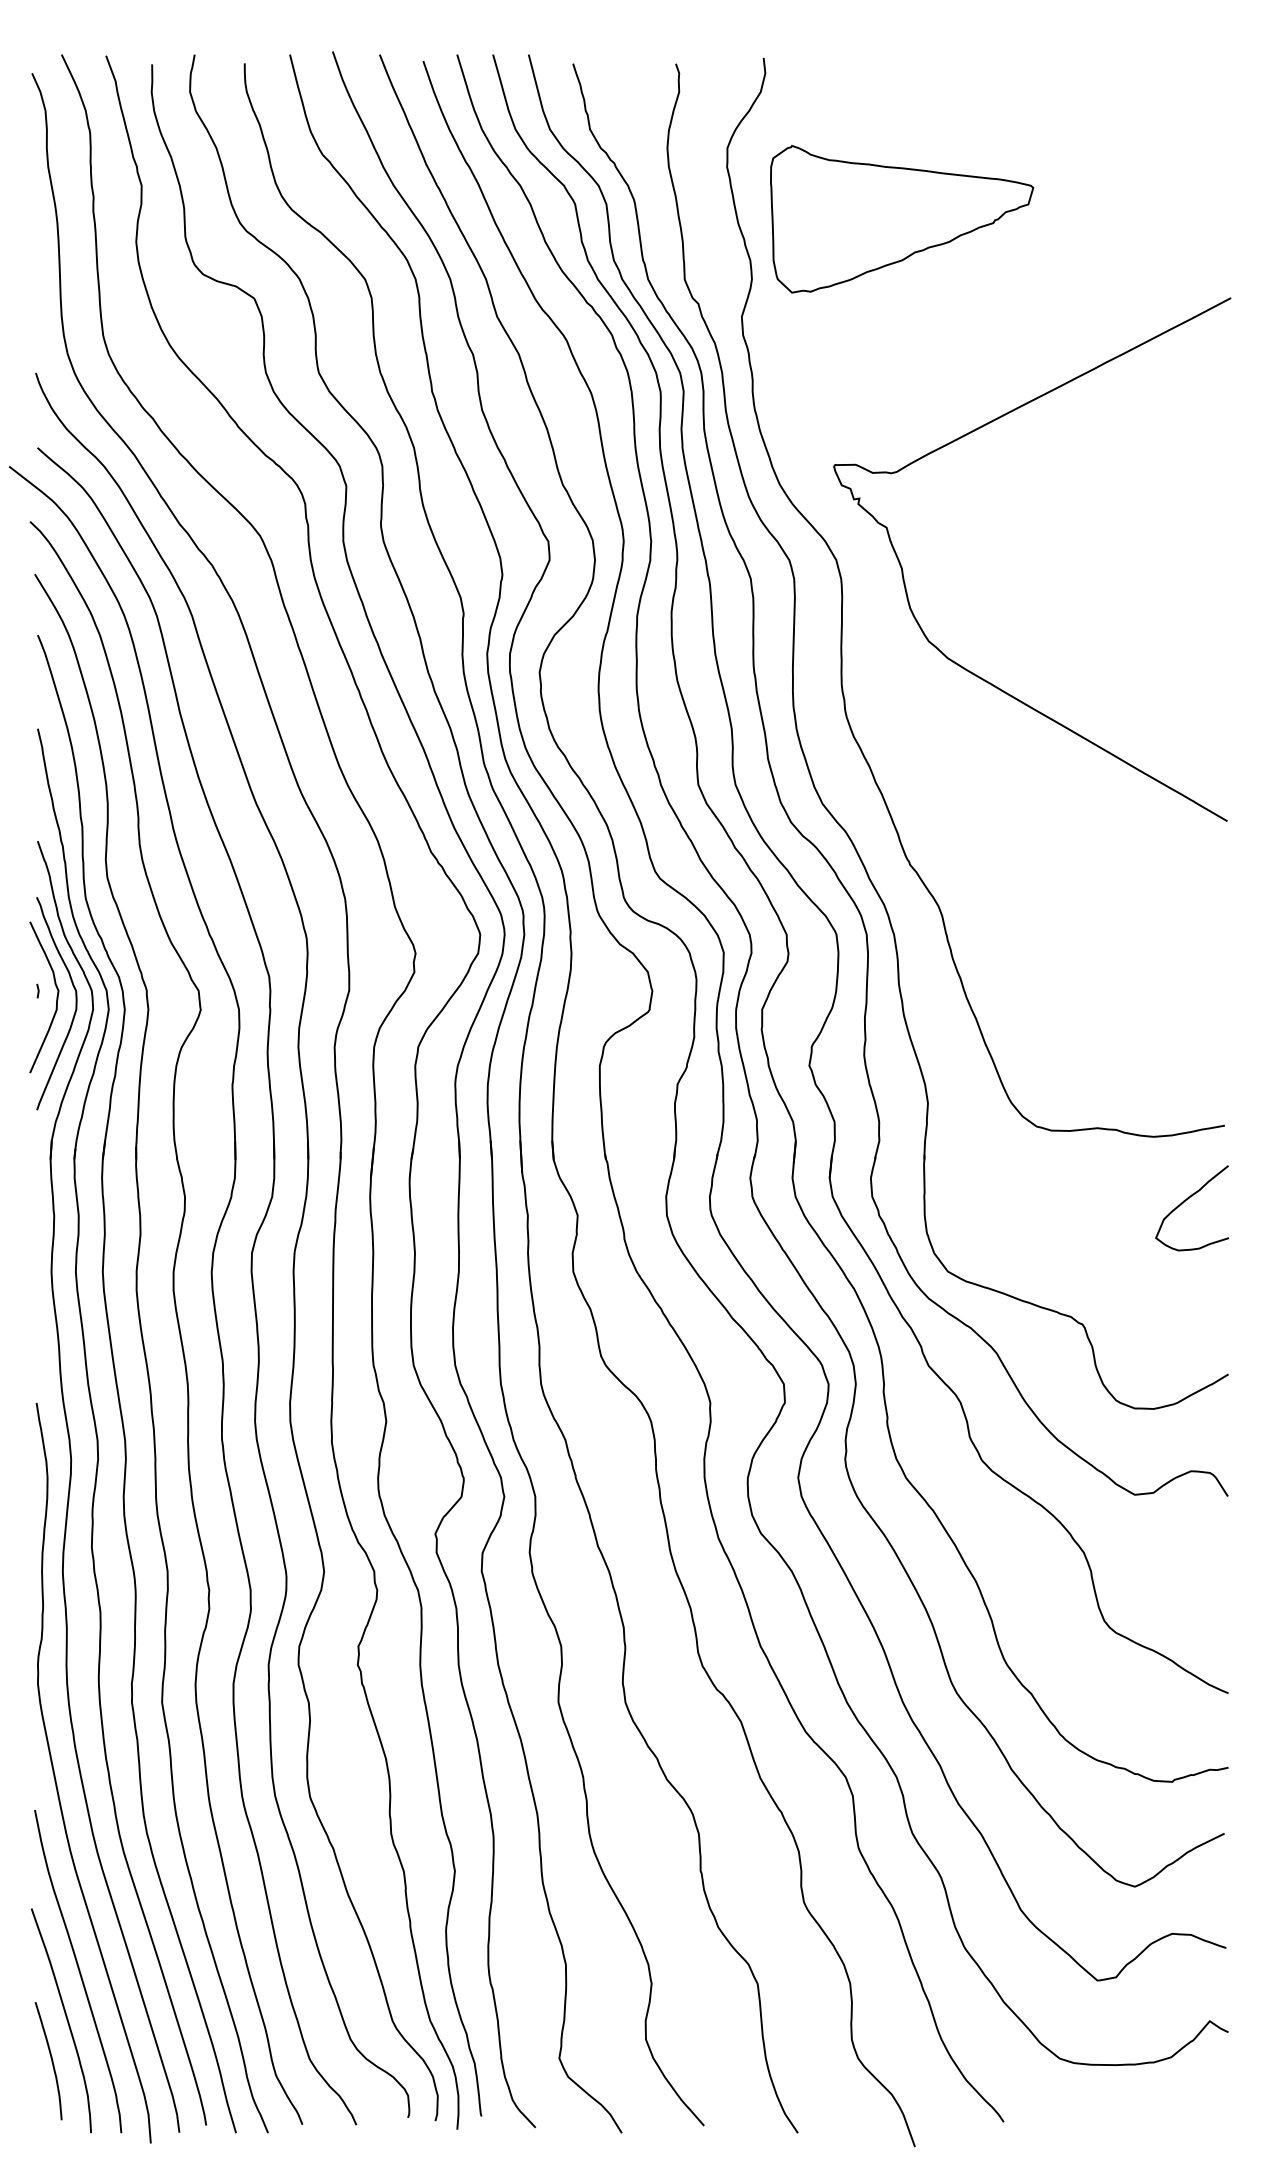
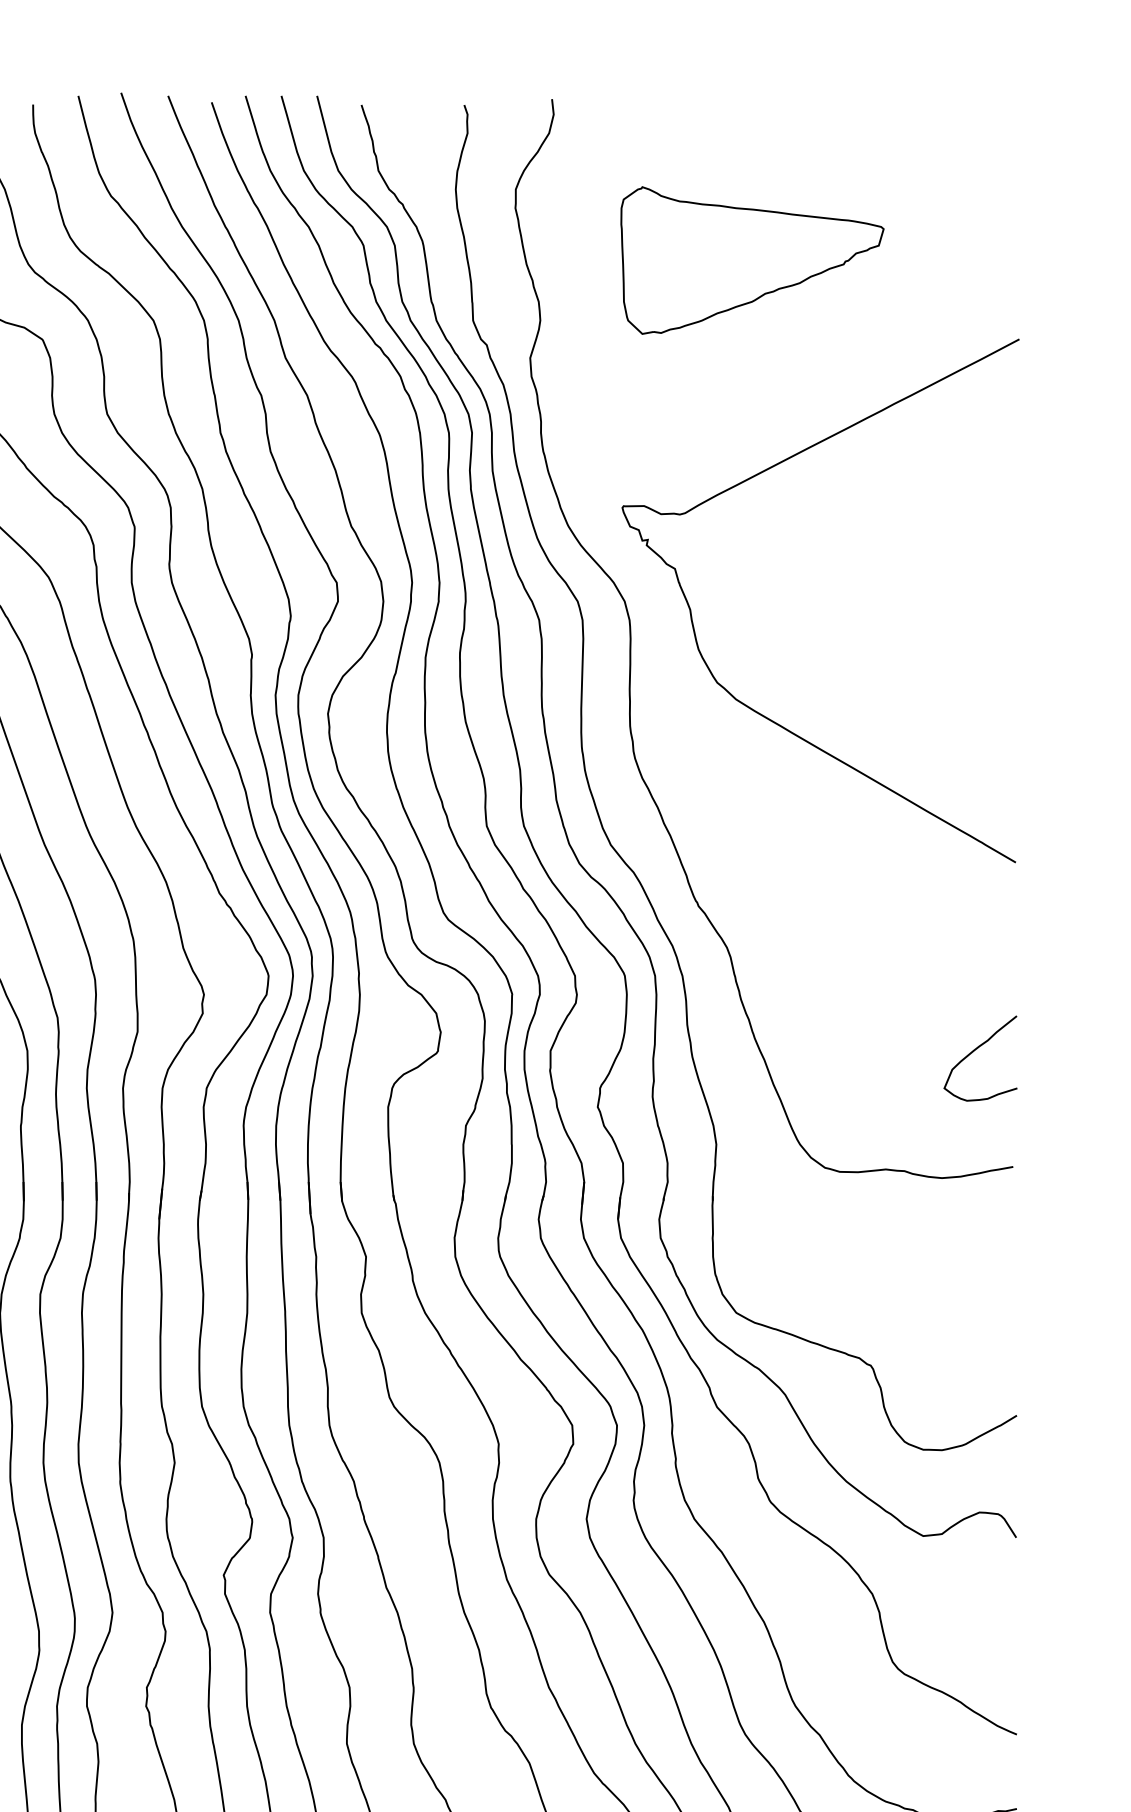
part: (902, 219) -> (752, 260), moved
curve: (1187, 1200) -> (975, 1050), moved

